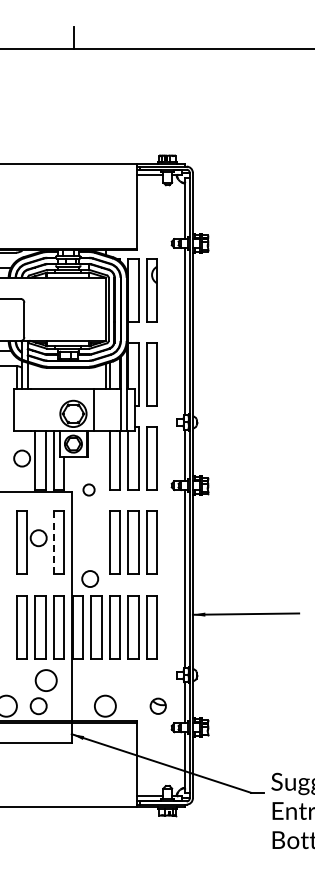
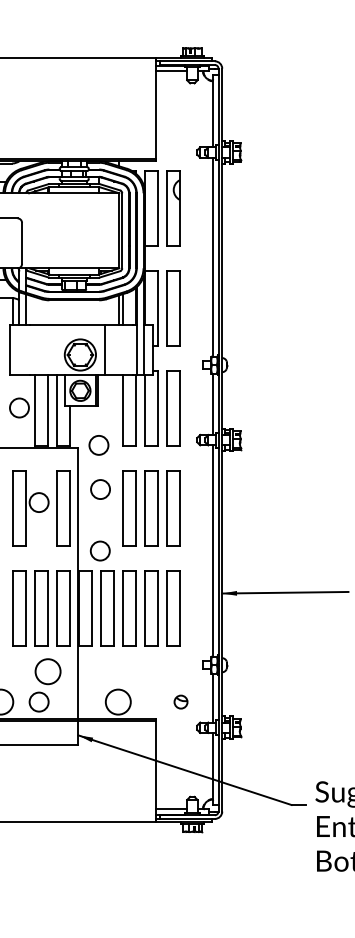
circle: (88, 489) -> (98, 444), size x1.43
circle: (90, 527) -> (100, 489), added
line: (53, 542) -> (56, 507), dashed -> solid
part: (157, 705) -> (180, 701), size x0.71

